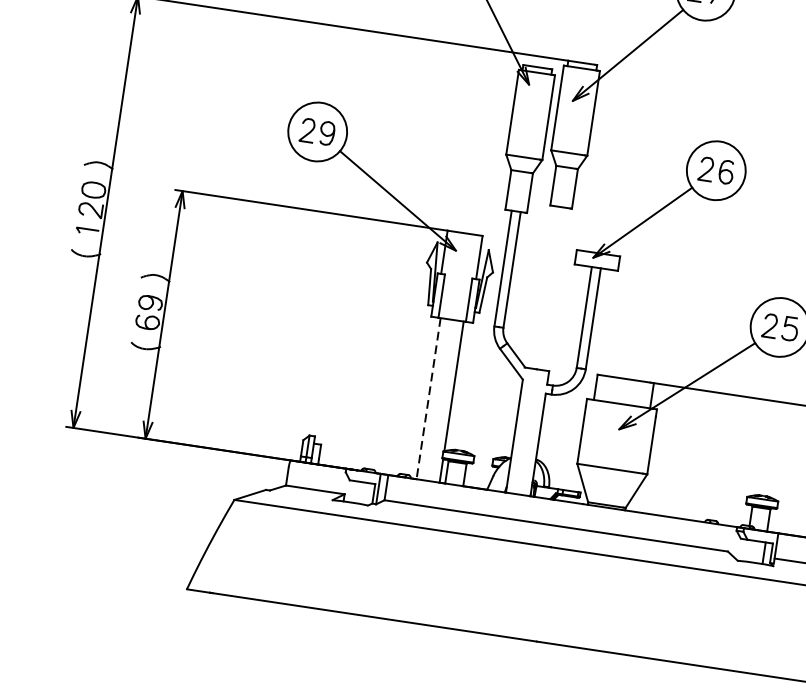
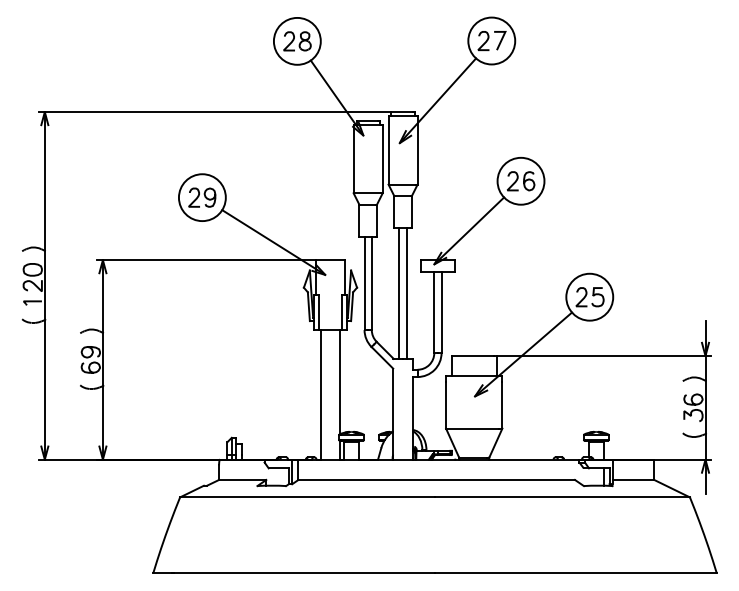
line: (544, 287) -> (399, 293), added
line: (553, 288) -> (406, 293), added
line: (429, 398) -> (321, 394), dashed -> solid

